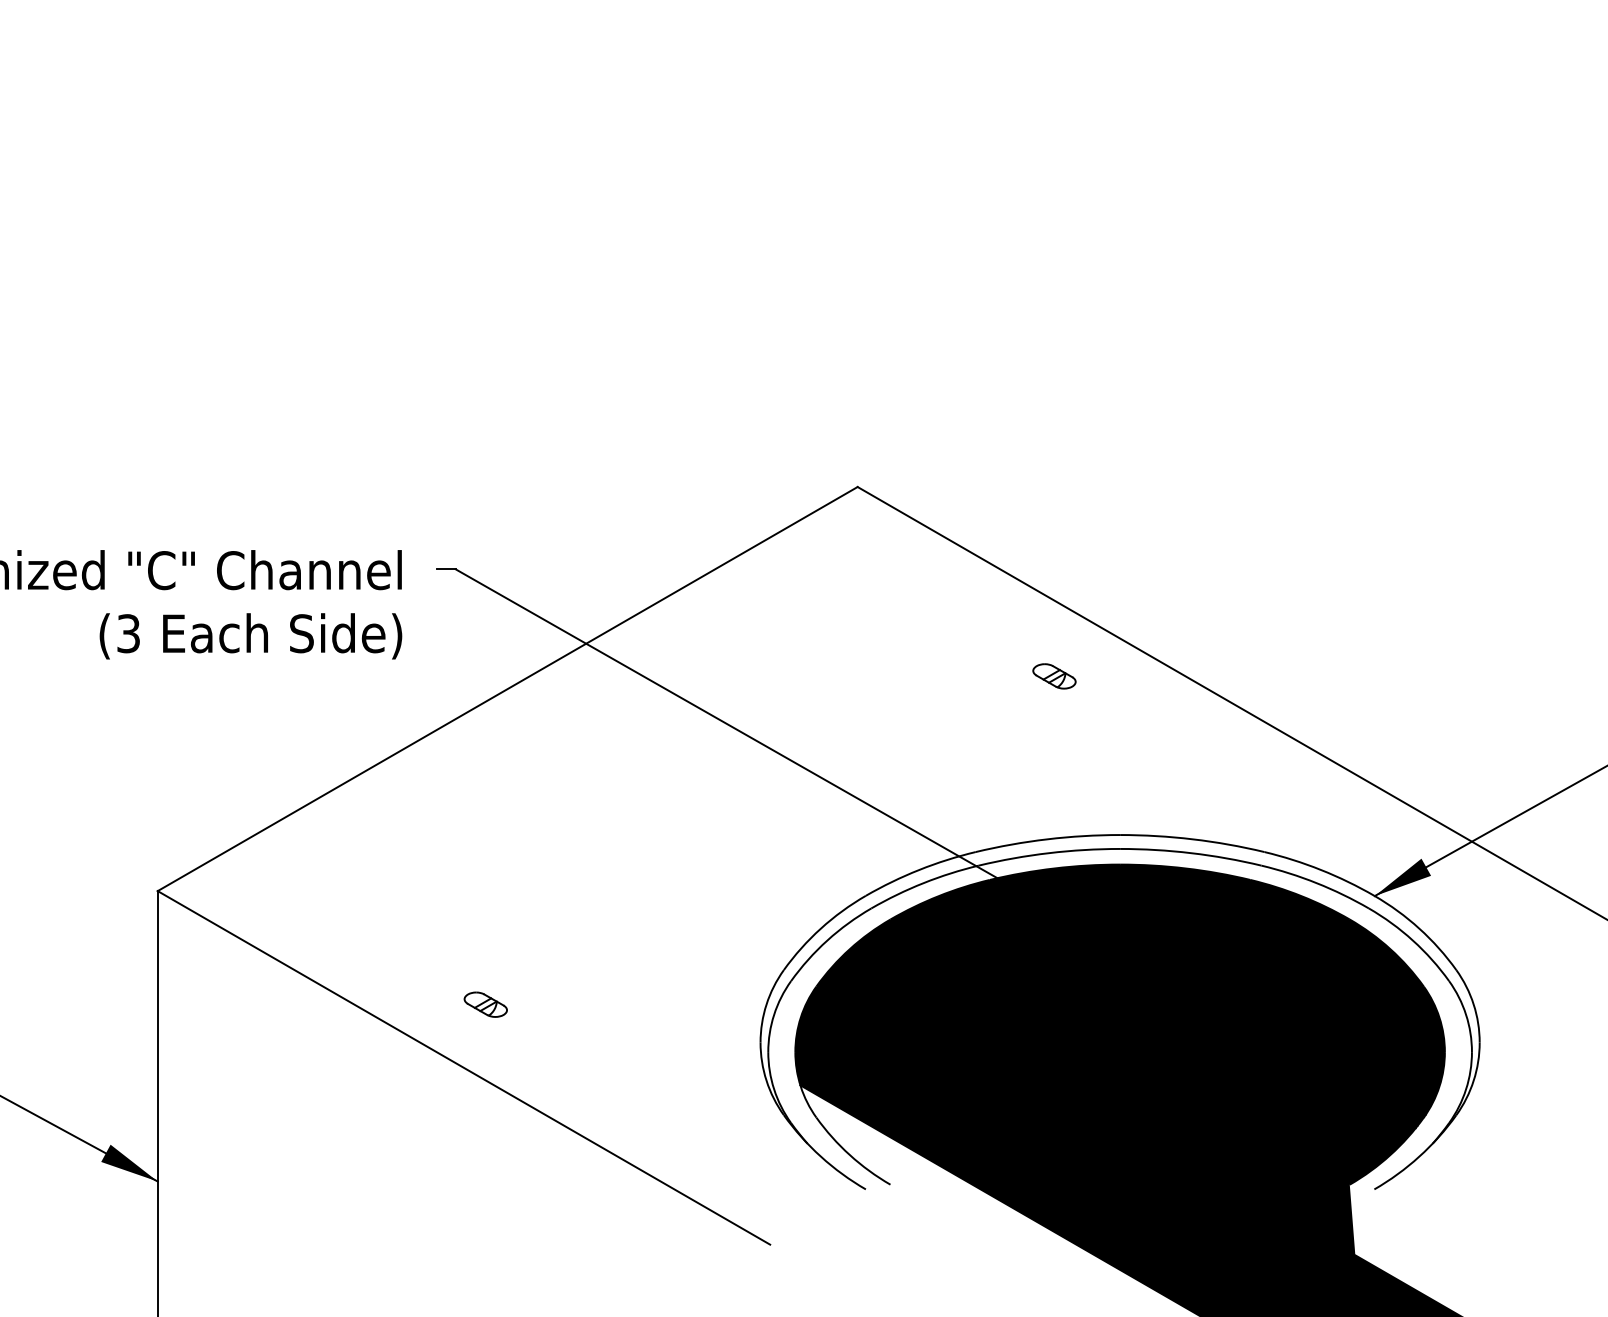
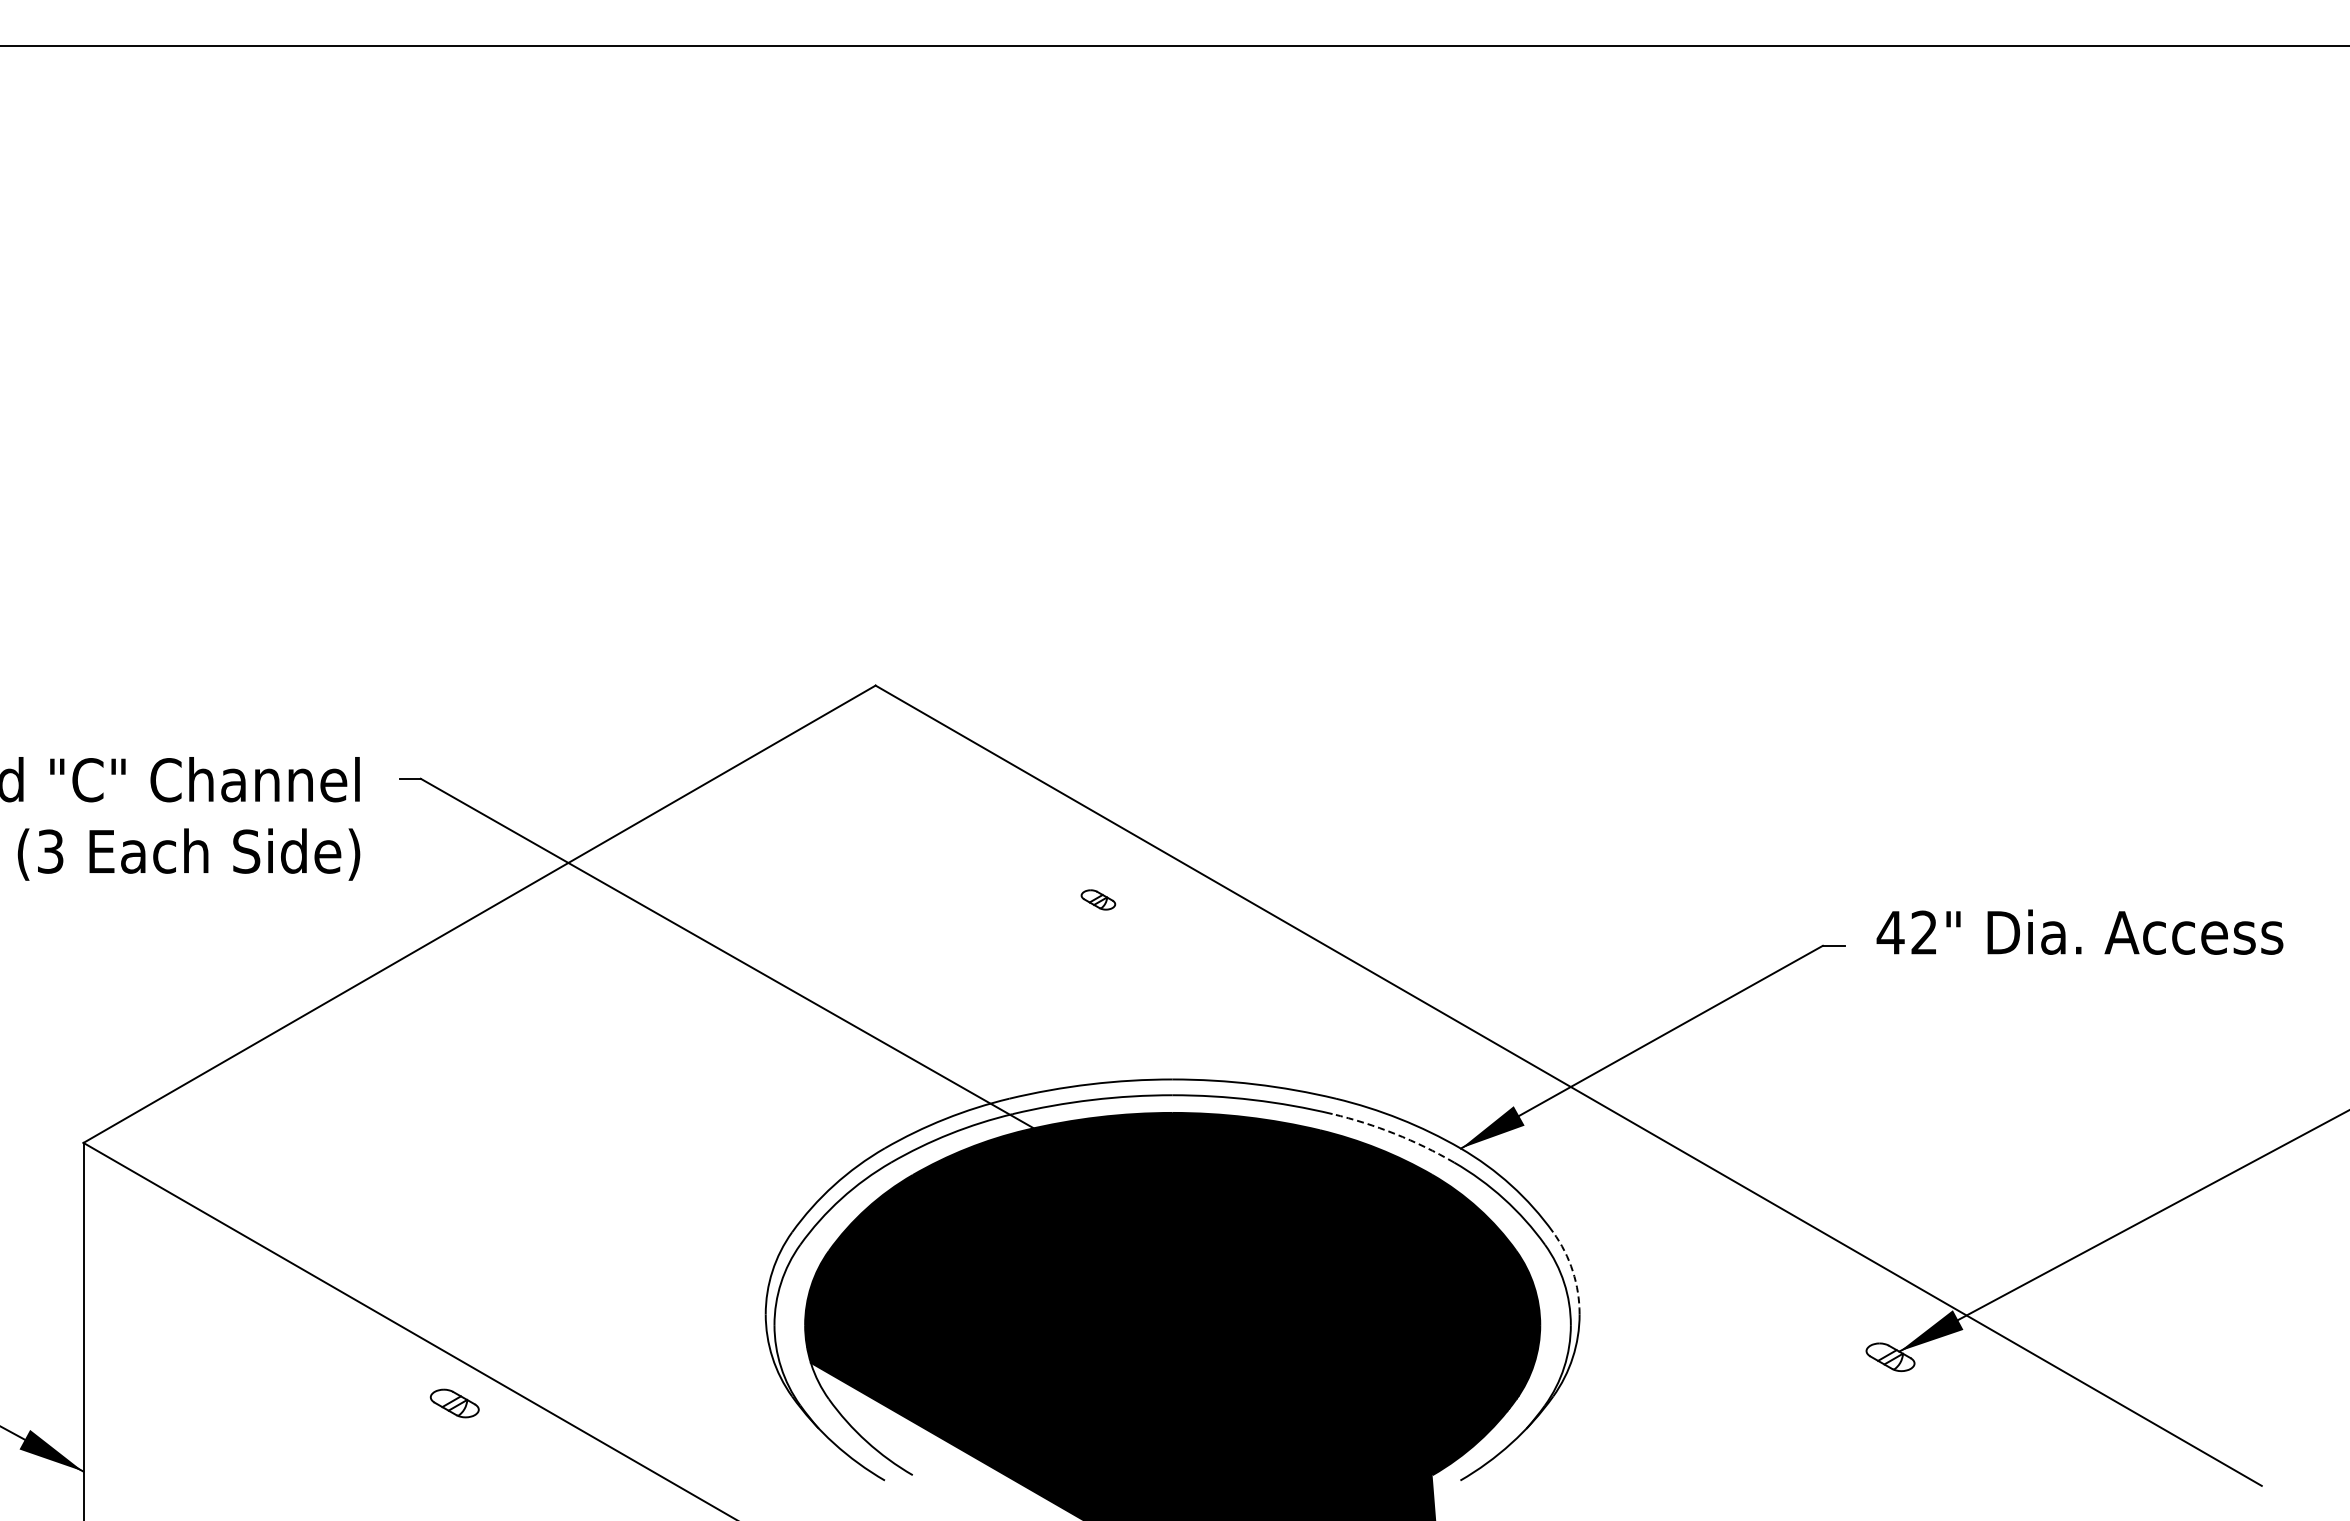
part: (1054, 676) -> (1098, 899), size x0.7
arc: (1317, 882) -> (1395, 1133), solid -> dashed
part: (485, 1004) -> (454, 1403), moved
arc: (1473, 1004) -> (1572, 1271), solid -> dashed

